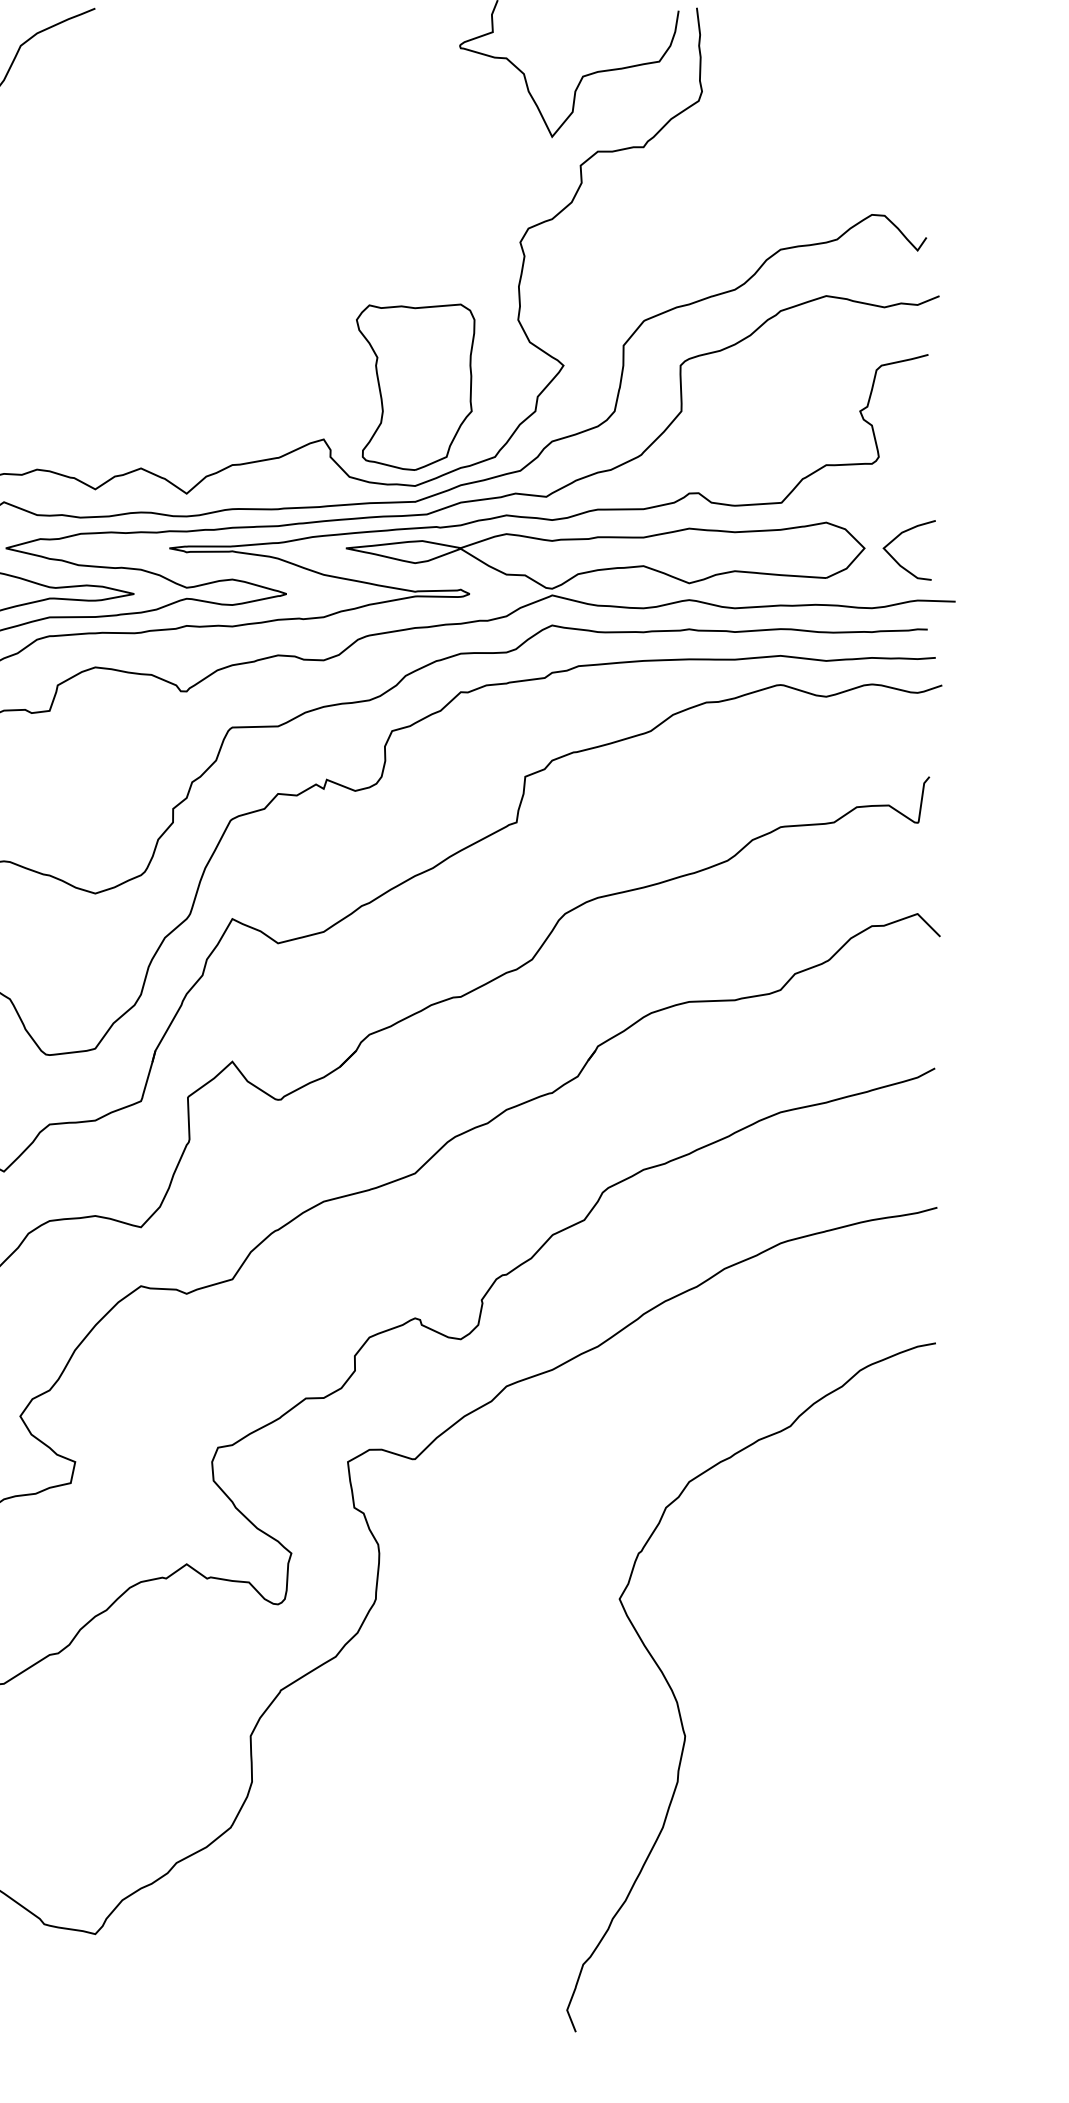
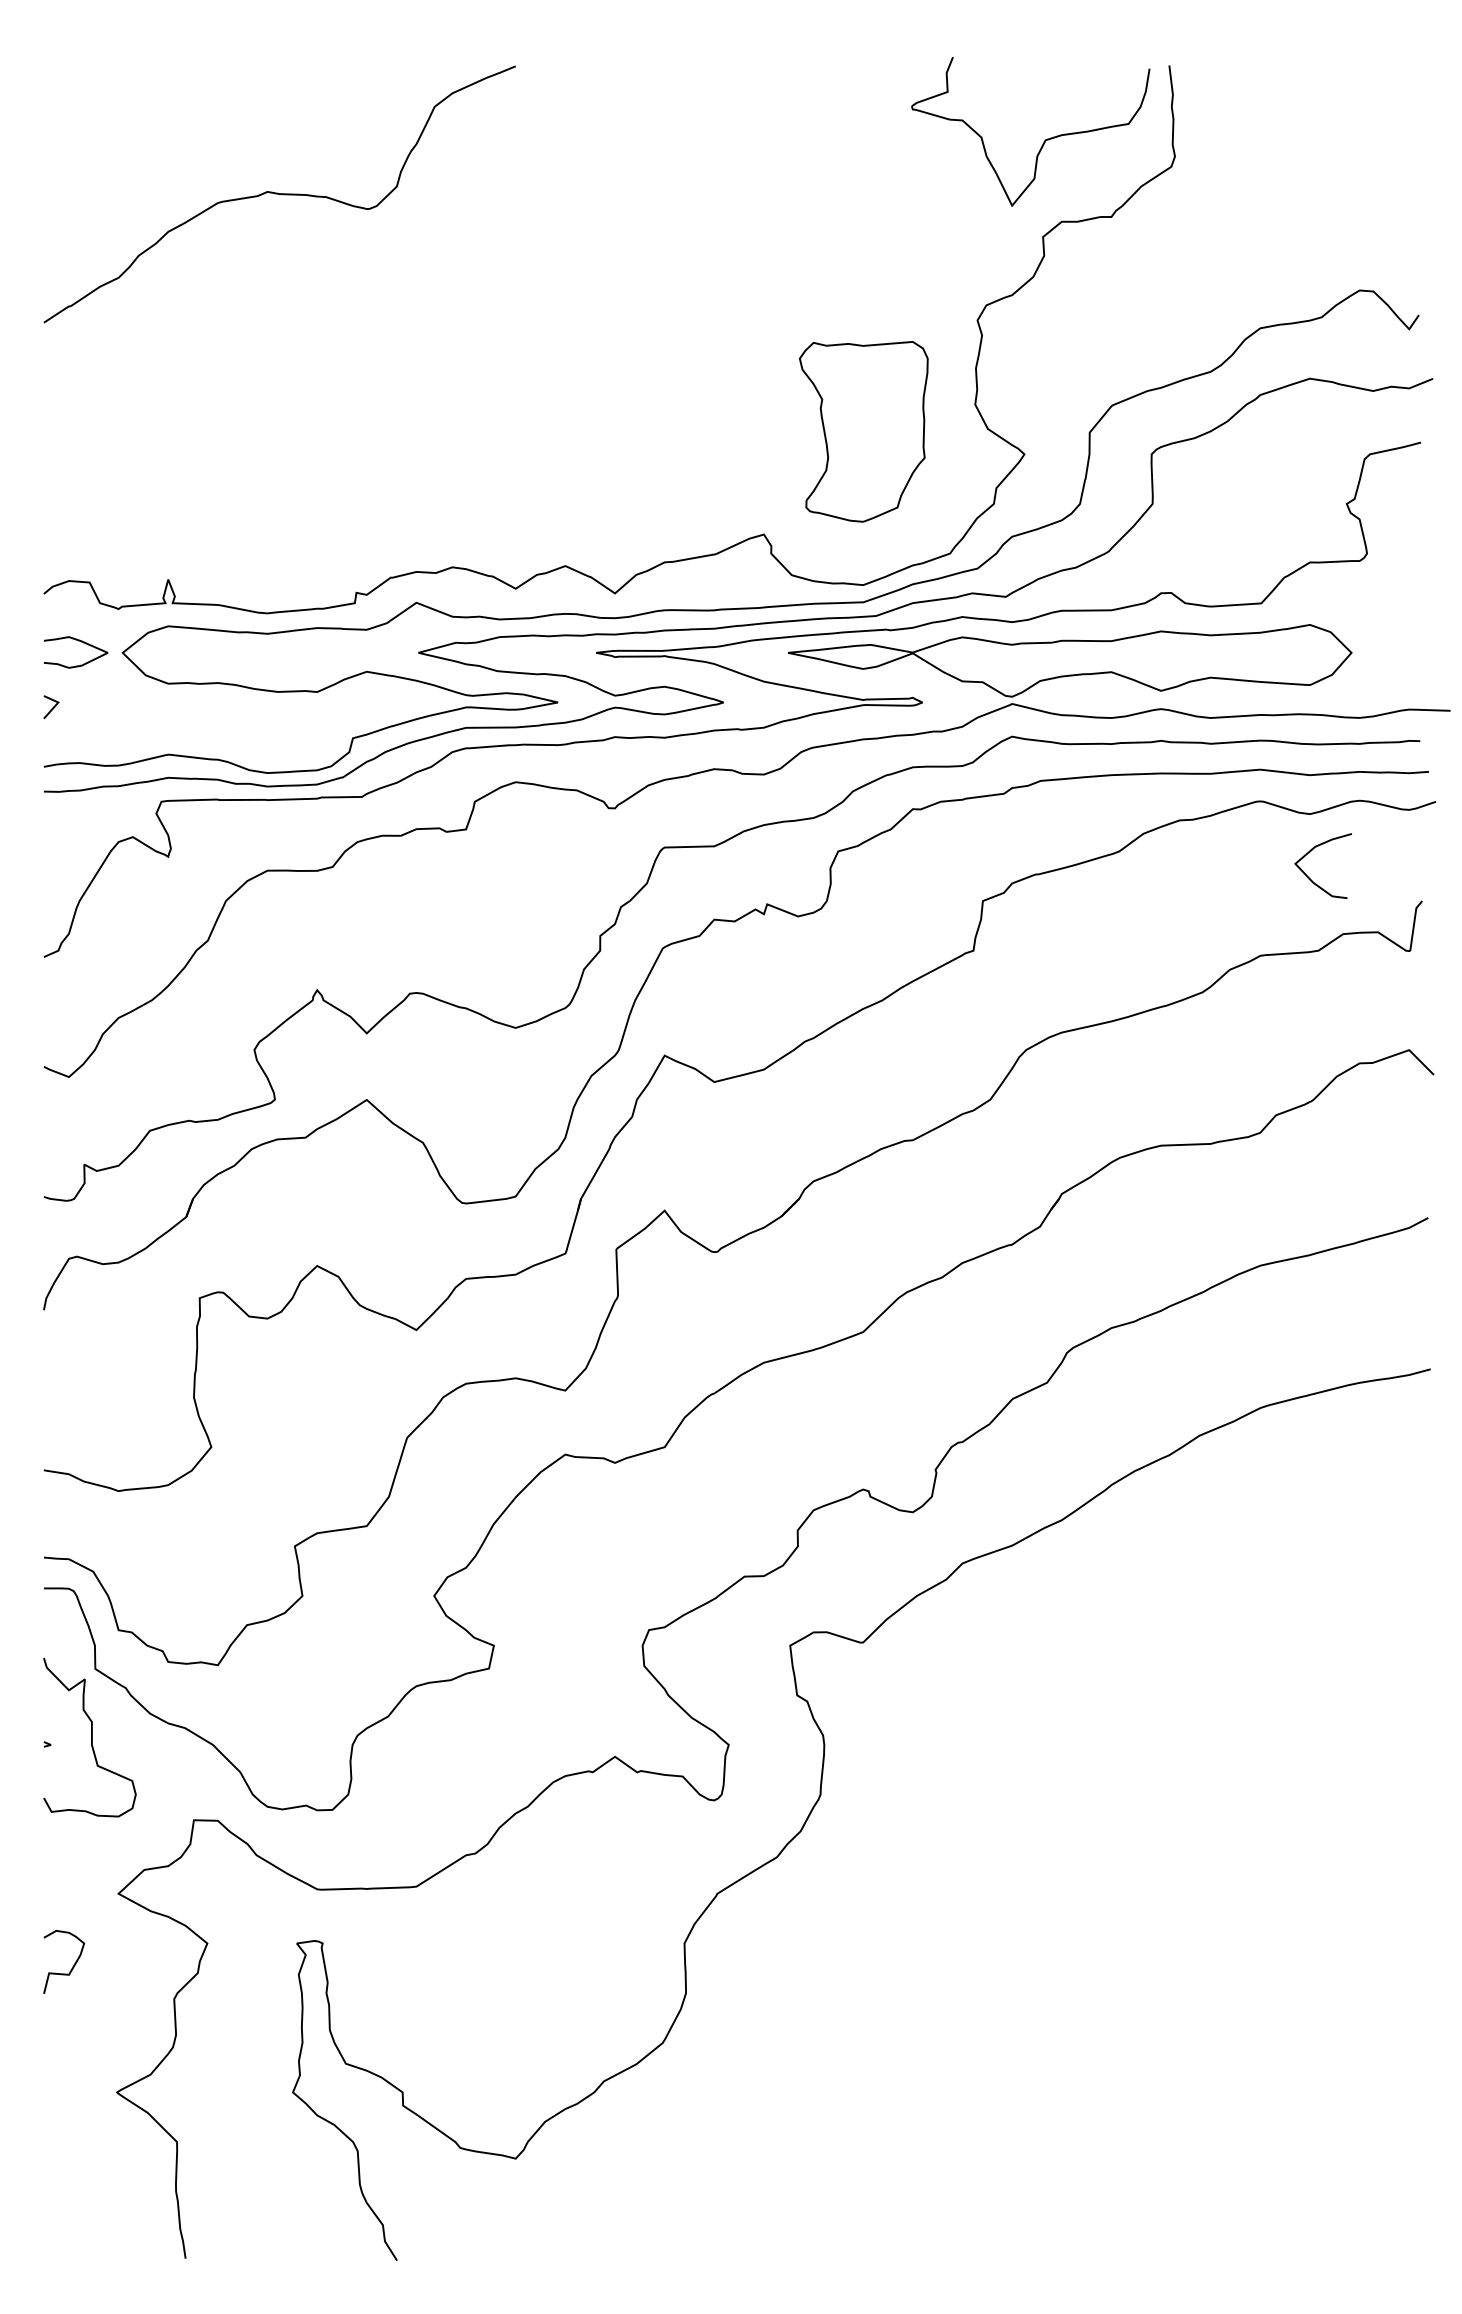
part: (415, 386) -> (863, 431), moved
curve: (897, 537) -> (1310, 852), moved
curve: (678, 1703) -> (1149, 1908), removed

